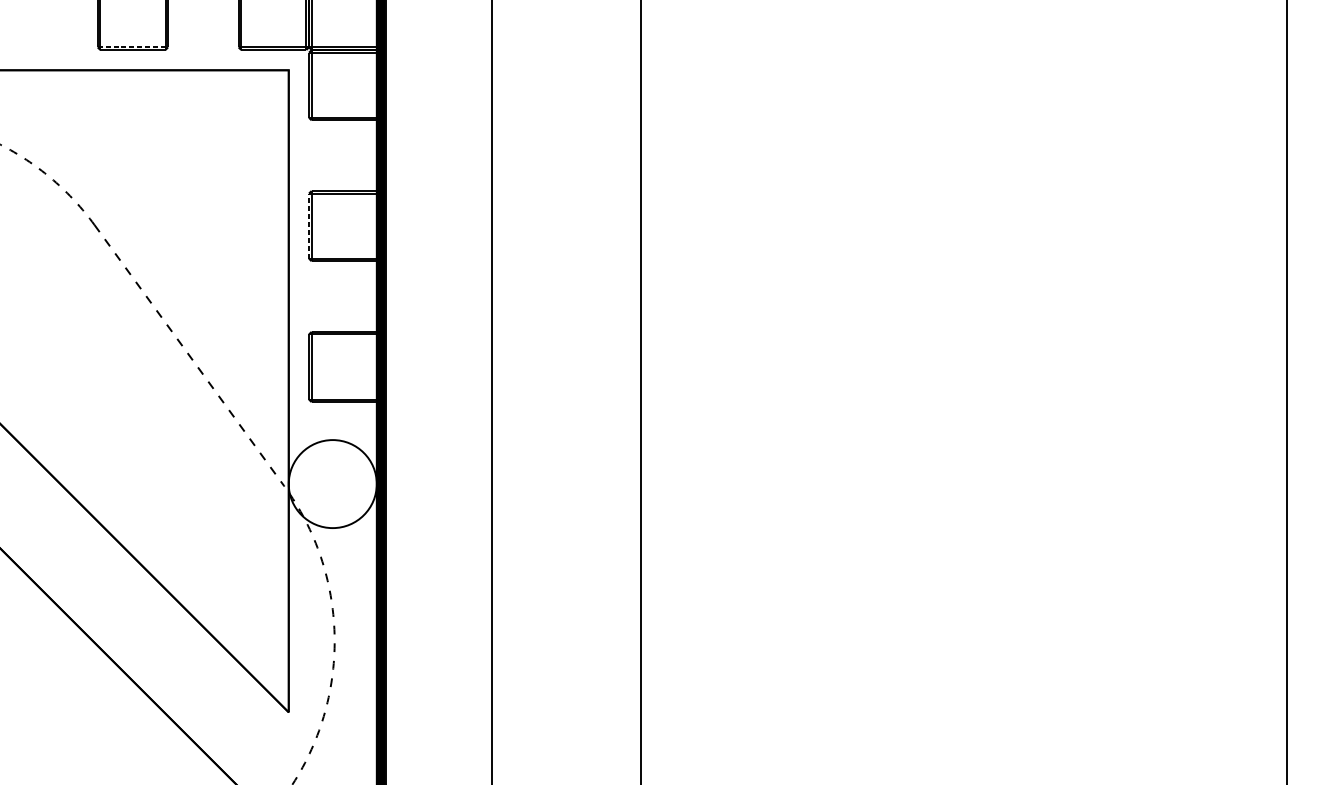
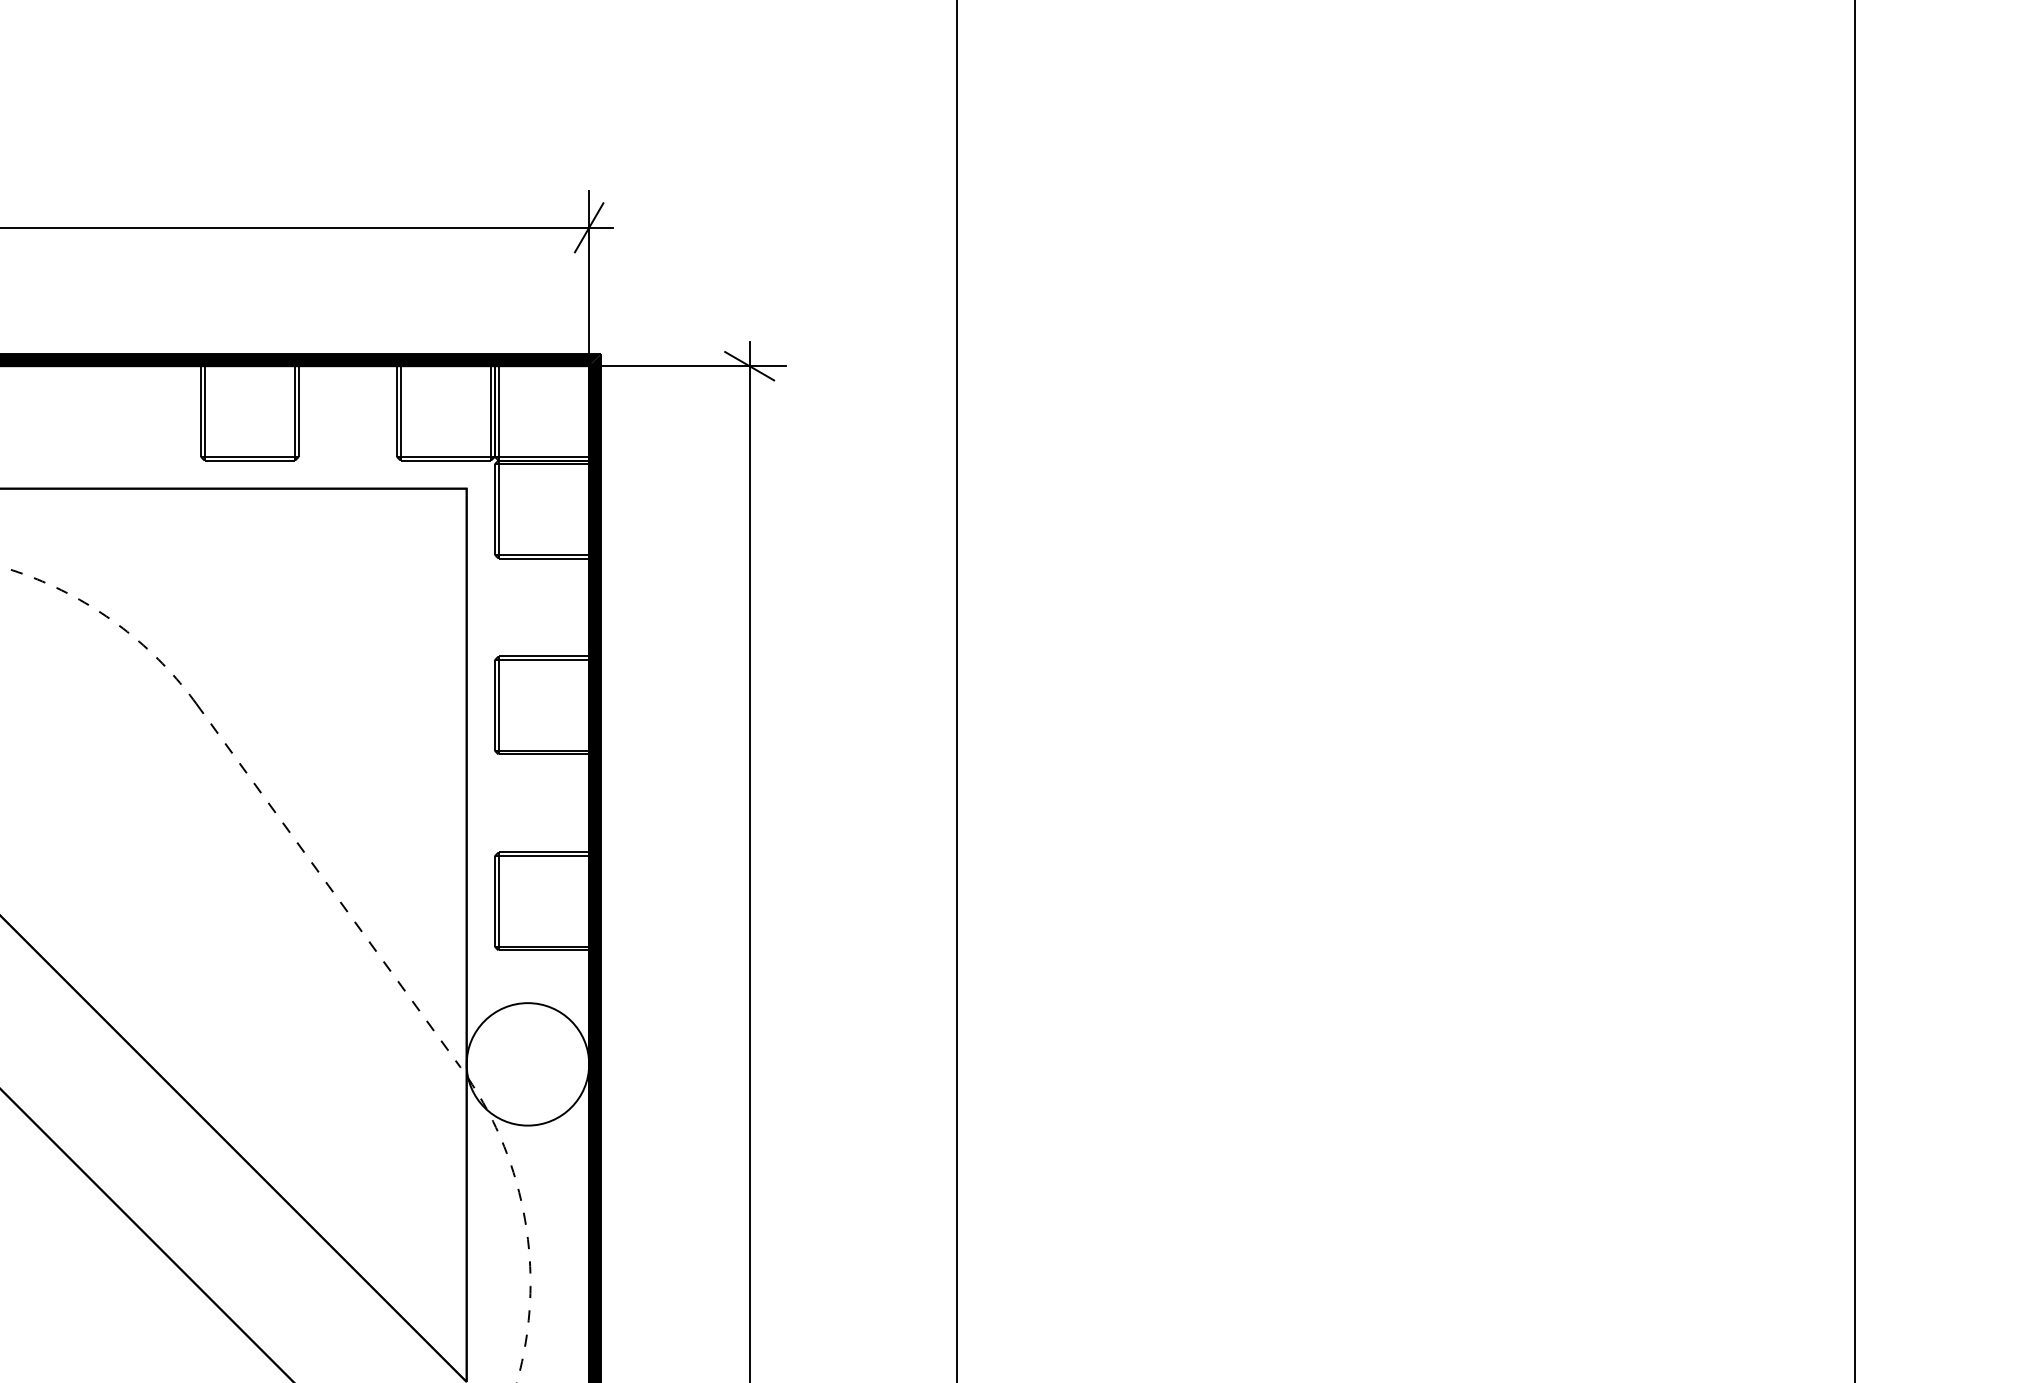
line: (133, 47) -> (250, 456), dashed -> solid
line: (308, 225) -> (494, 704), dashed -> solid

